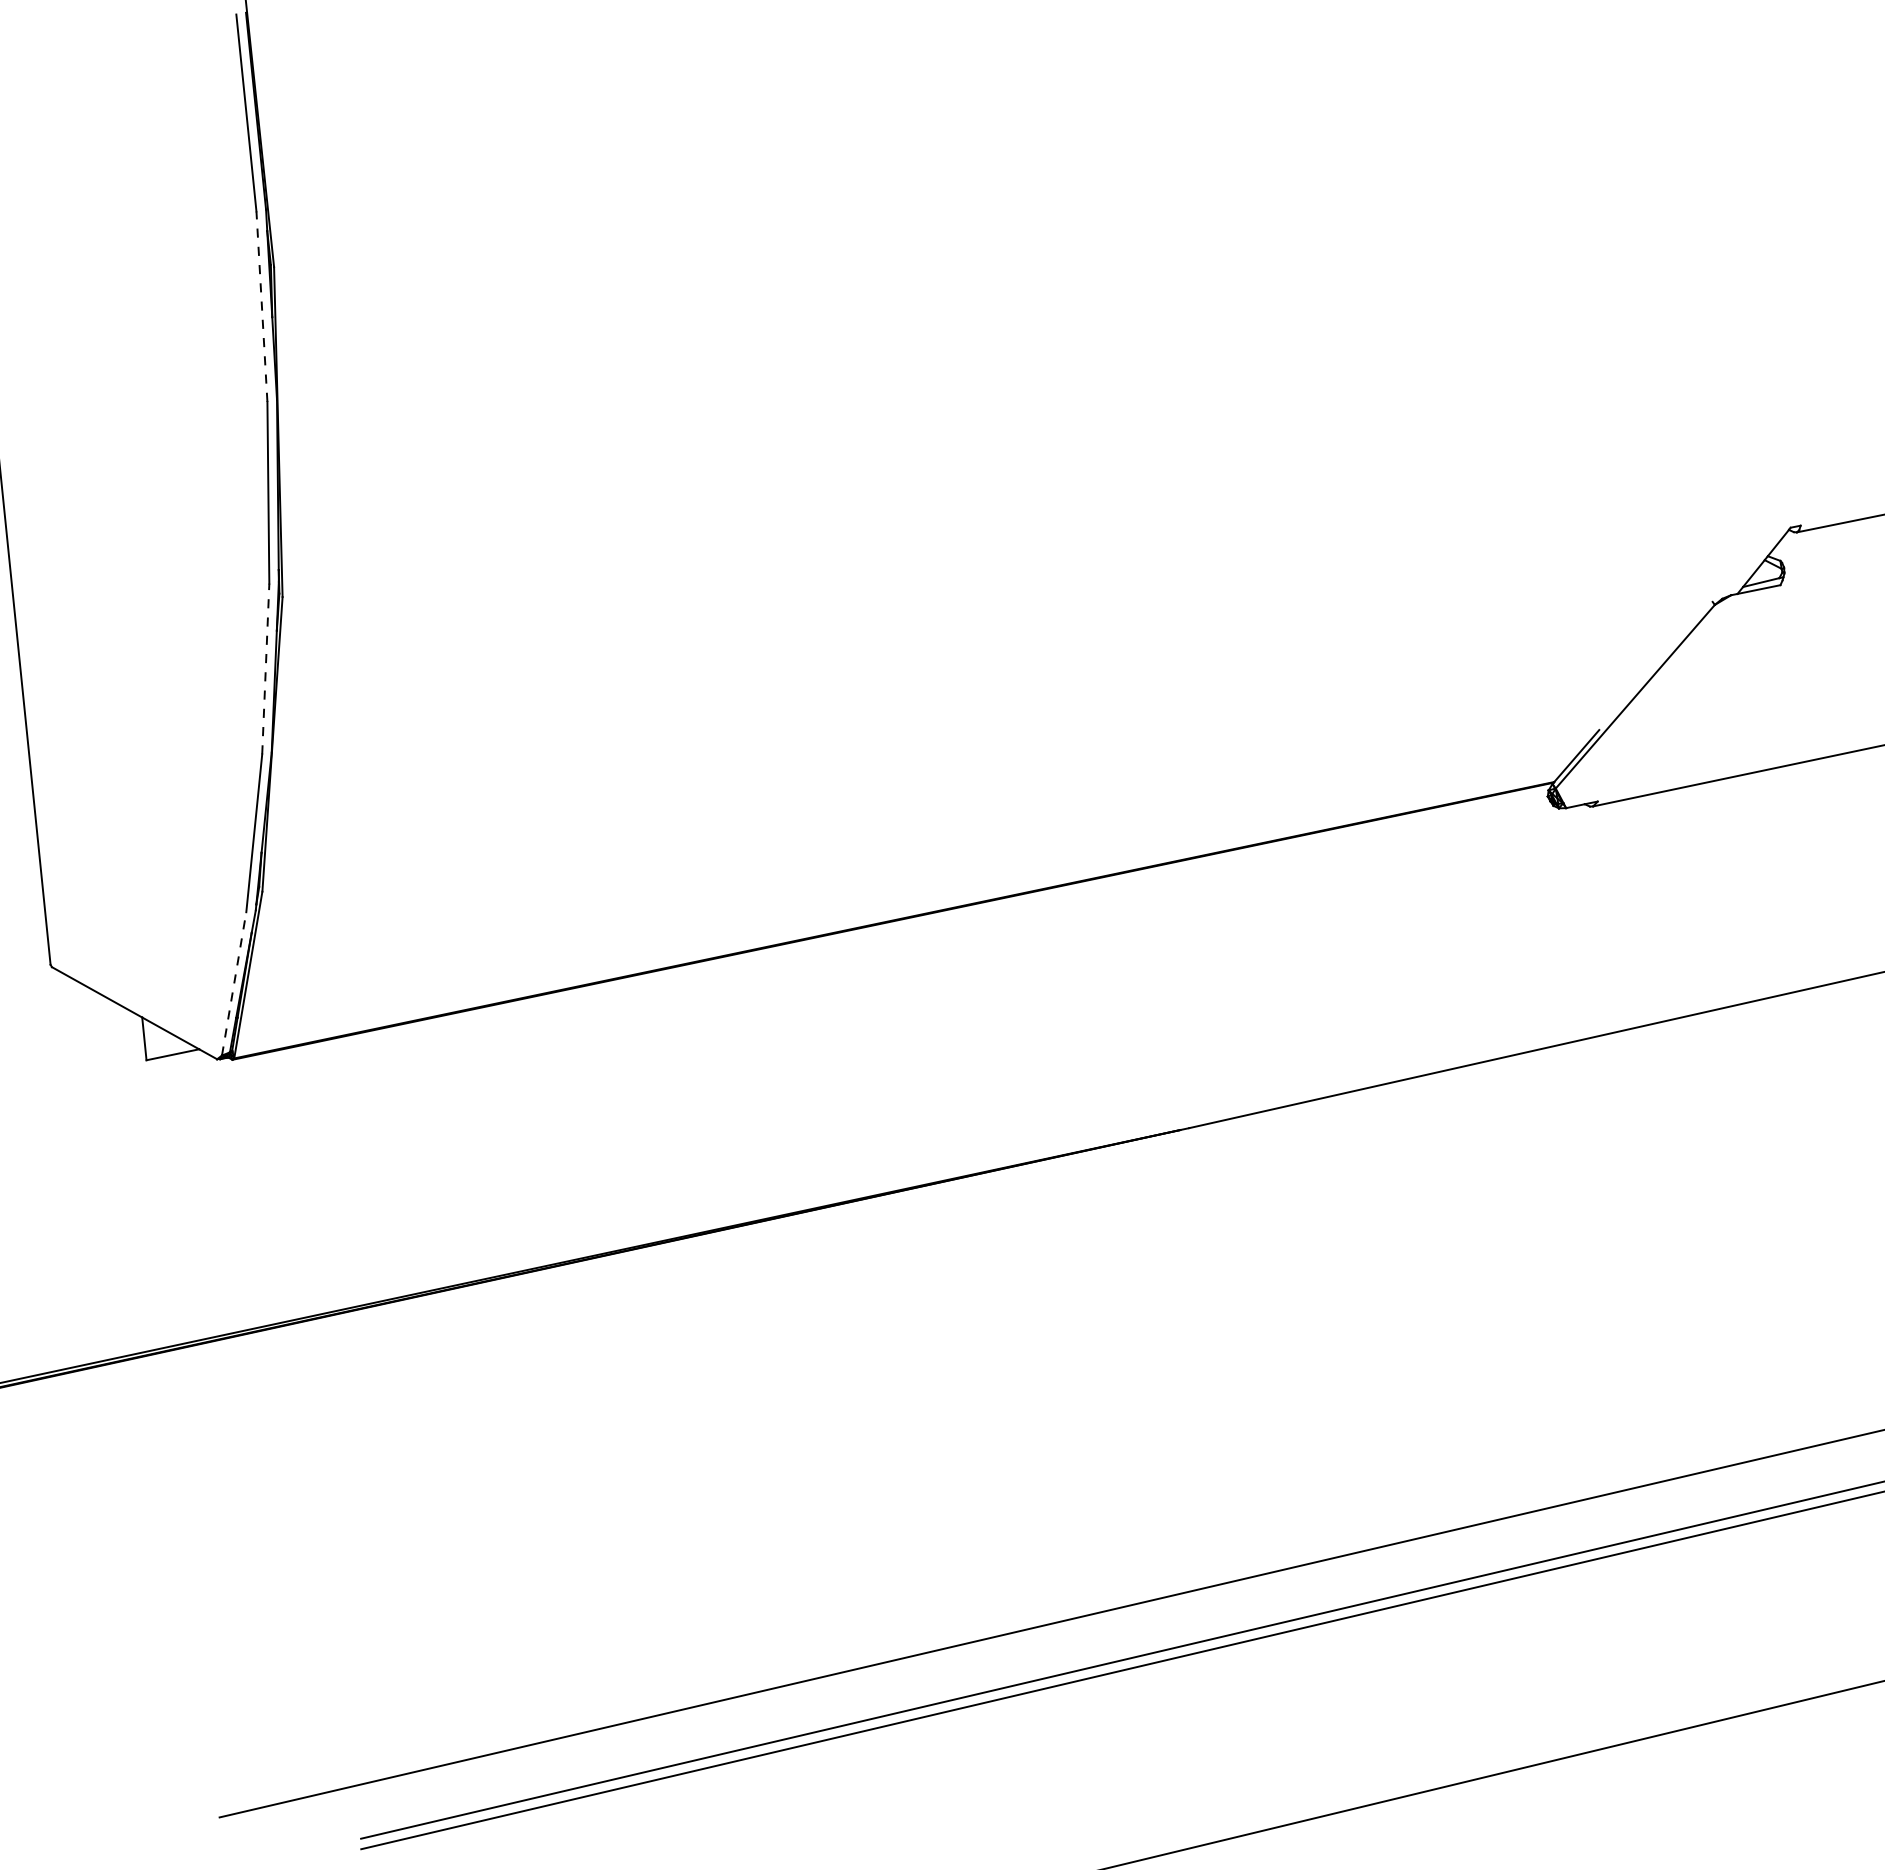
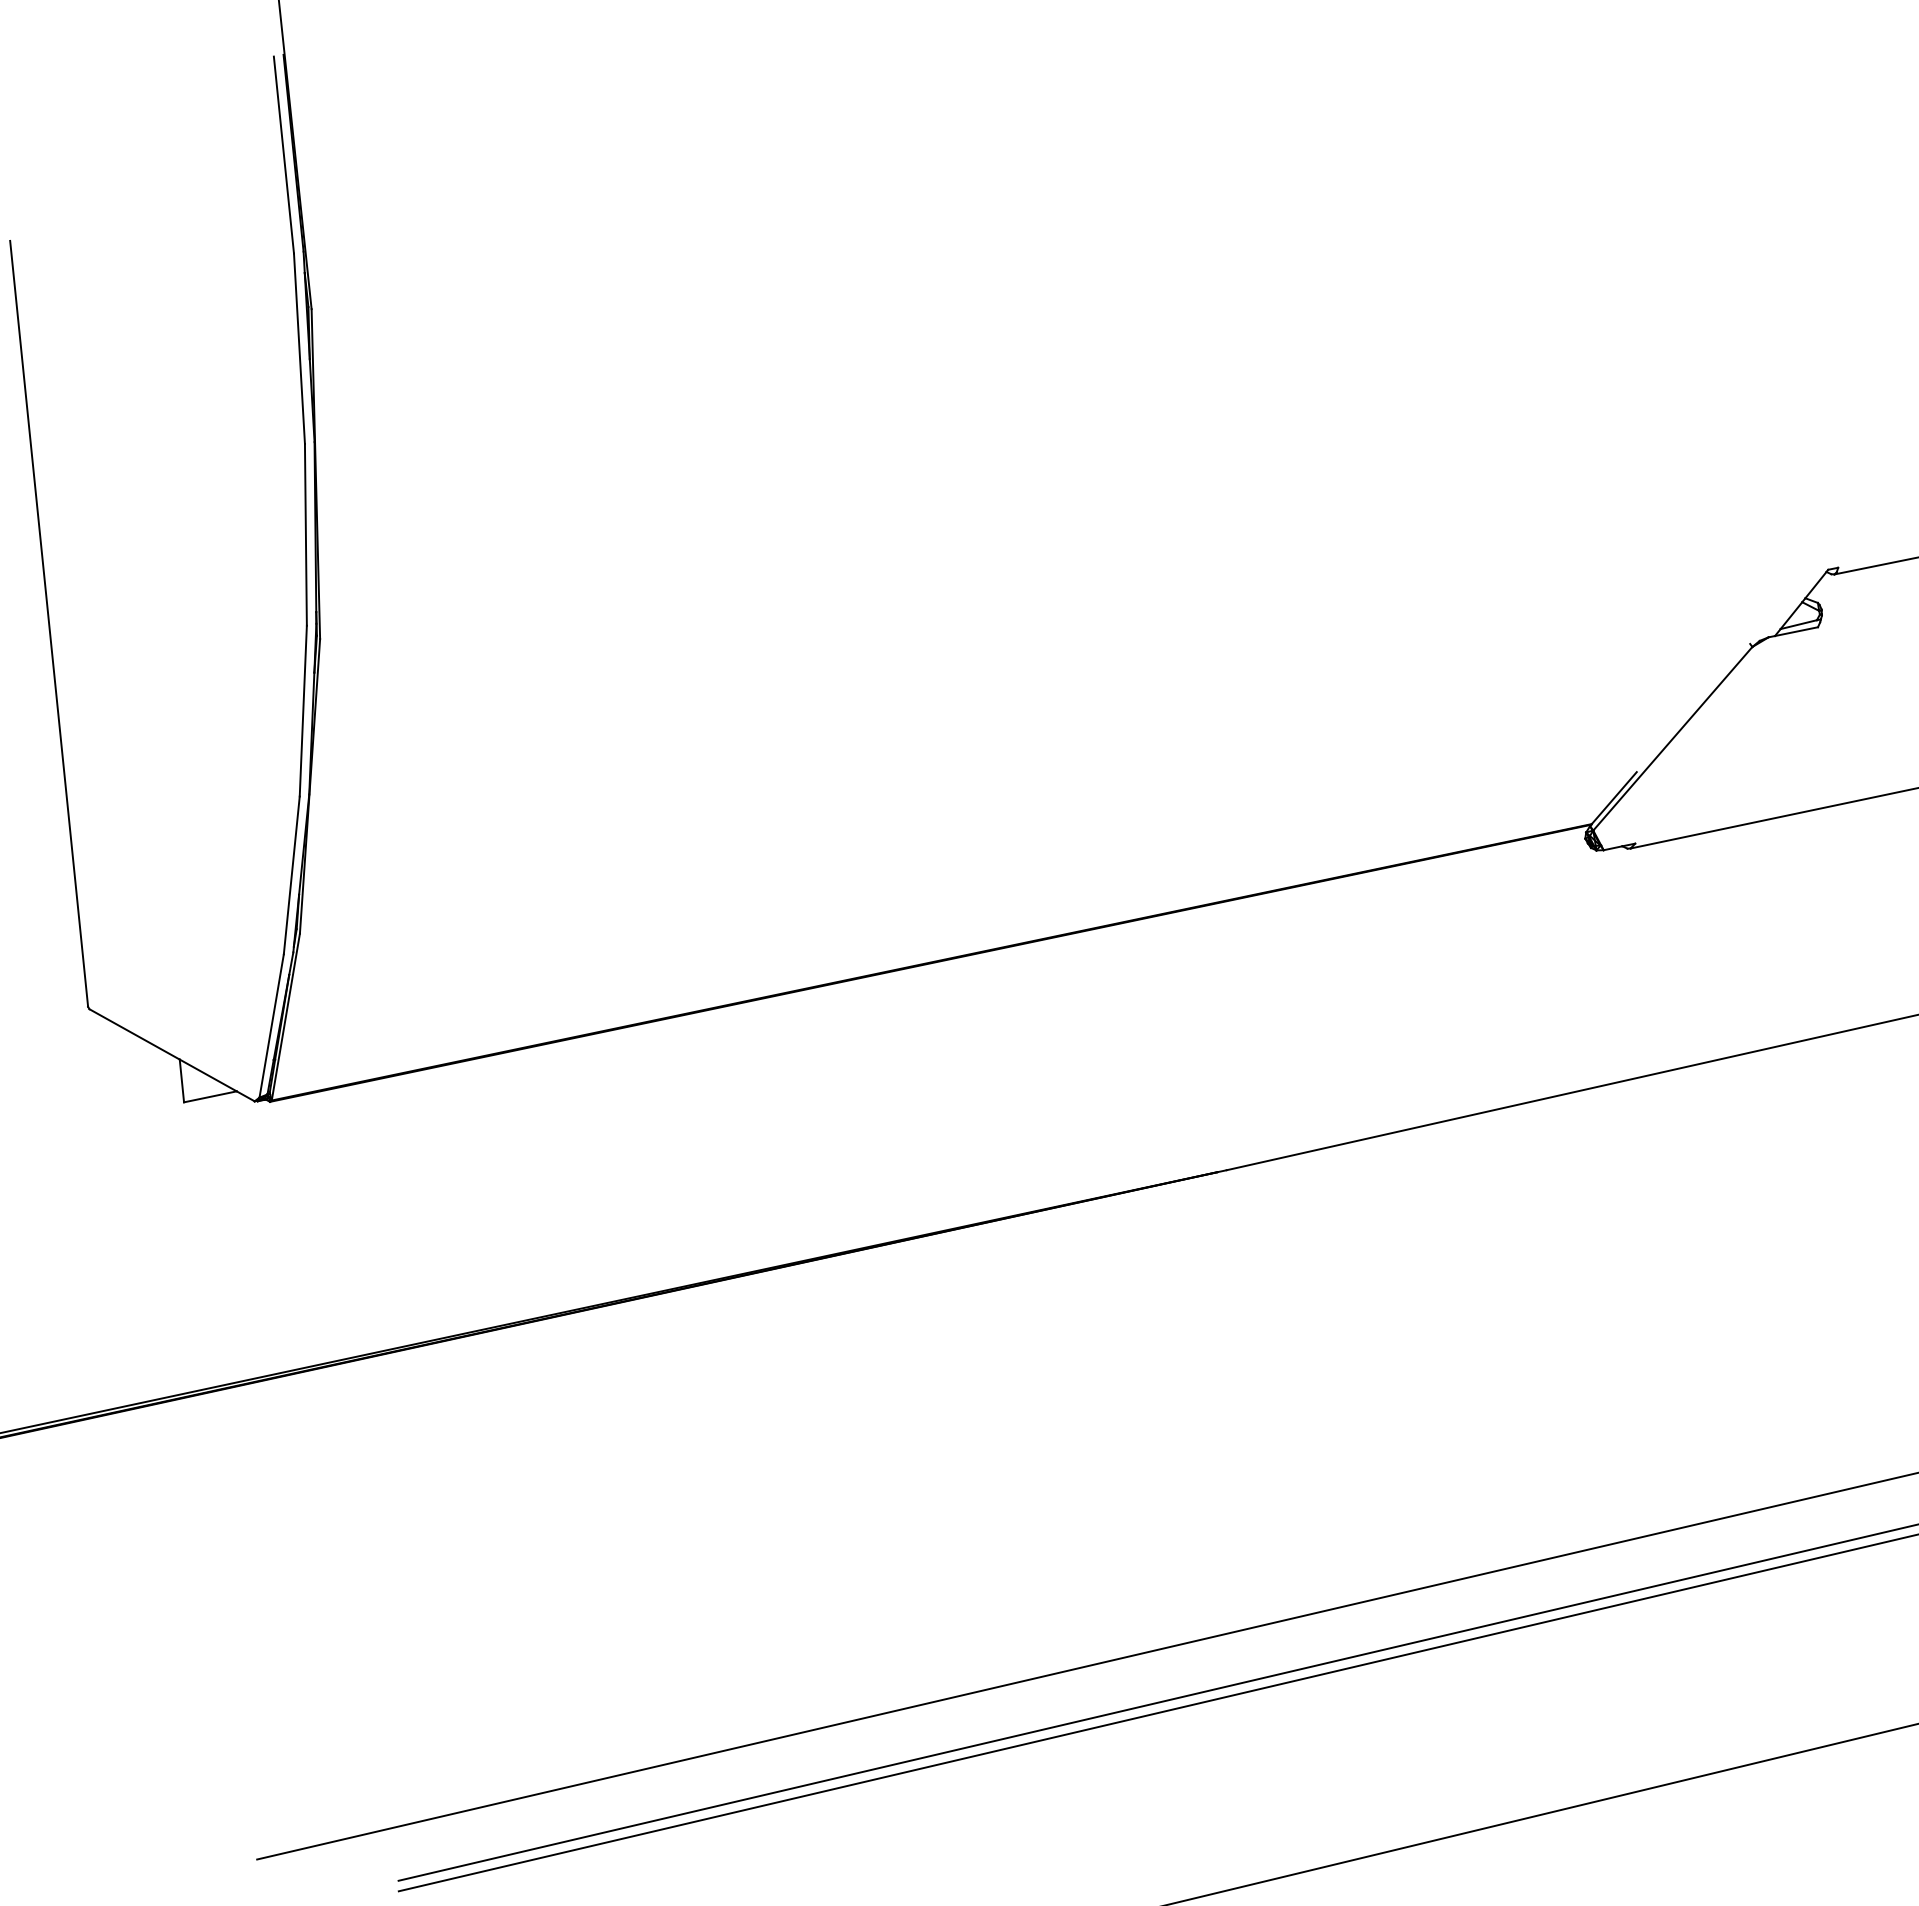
line: (261, 306) -> (299, 348), dashed -> solid
line: (265, 668) -> (303, 710), dashed -> solid
line: (233, 983) -> (271, 1025), dashed -> solid

